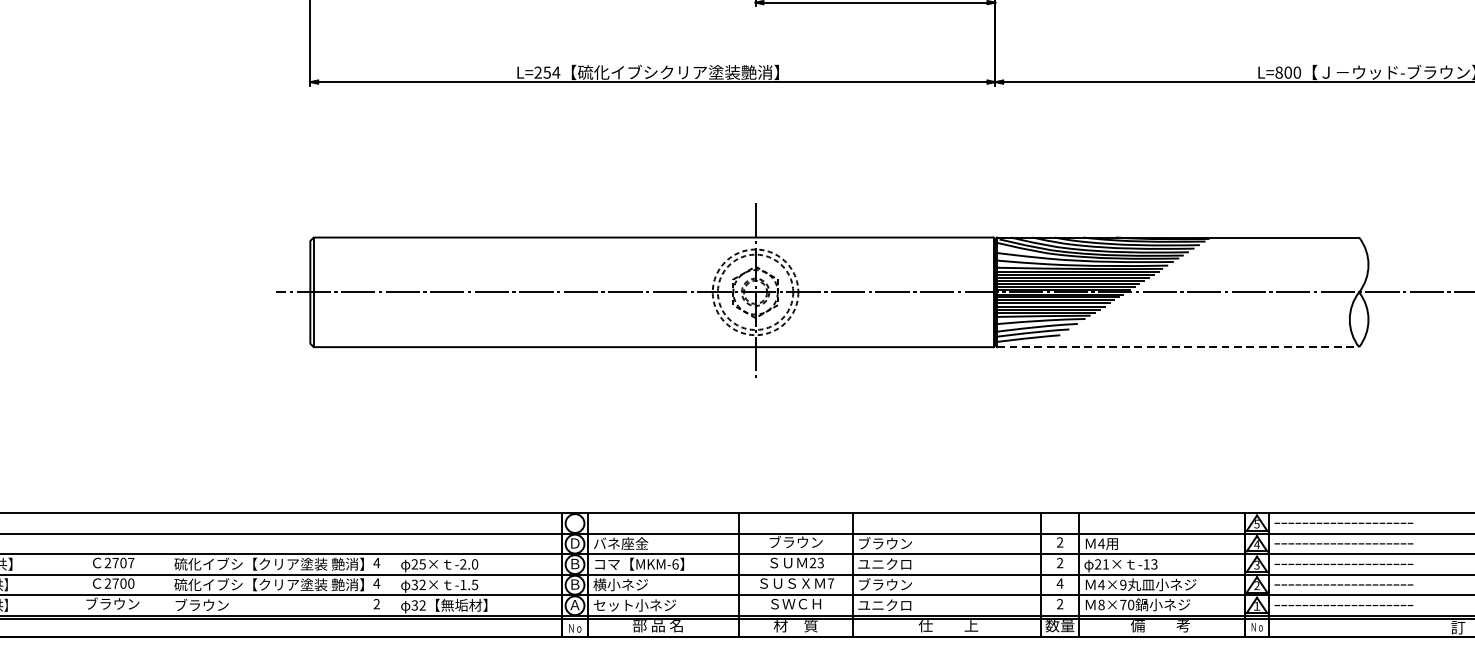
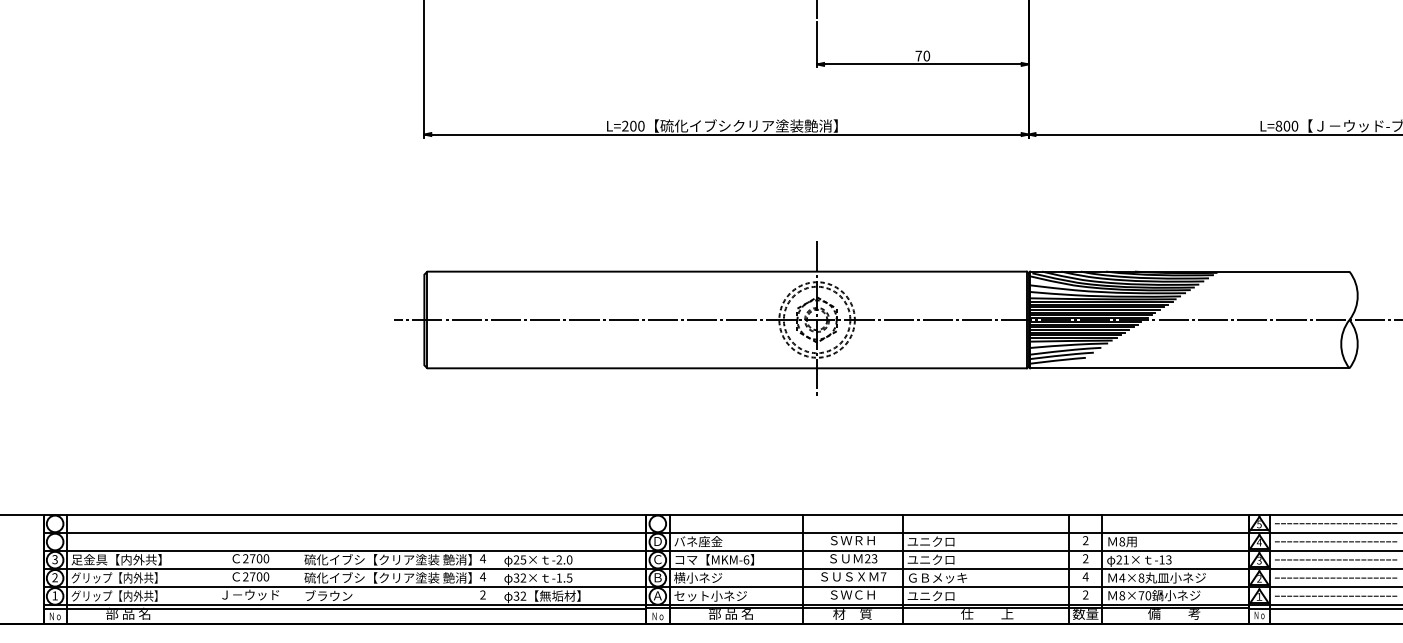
text: (551, 71) -> (637, 125), L=254 -> L=200
line: (1177, 347) -> (1189, 368), dashed -> solid
text: (795, 541) -> (852, 539), ブラウン -> ＳＷＲＨ
text: (884, 543) -> (930, 541), ブラウン -> ユニクロ
text: (1101, 543) -> (1122, 541), 4 -> 8
text: (131, 562) -> (266, 558), 2707 -> 2700
text: (574, 563) -> (657, 559), Ｂ -> Ｃ
text: (892, 584) -> (937, 577), ブラウン -> ＧＢメッキ
text: (1123, 584) -> (1141, 577), 4×9 -> 4×8
text: (113, 603) -> (250, 594), ブラウン -> Ｊ－ウッド

